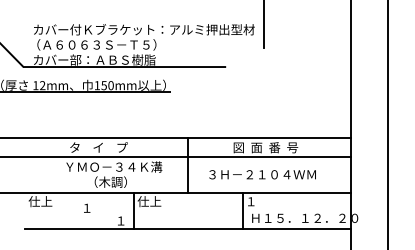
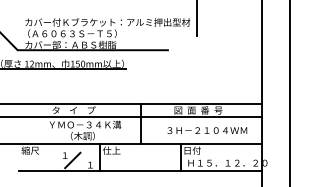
text: (262, 174) -> (207, 130), moved
text: (40, 201) -> (30, 150), 仕上 -> 縮尺
text: (258, 201) -> (193, 150), １ -> 日付
line: (97, 214) -> (72, 160), added

